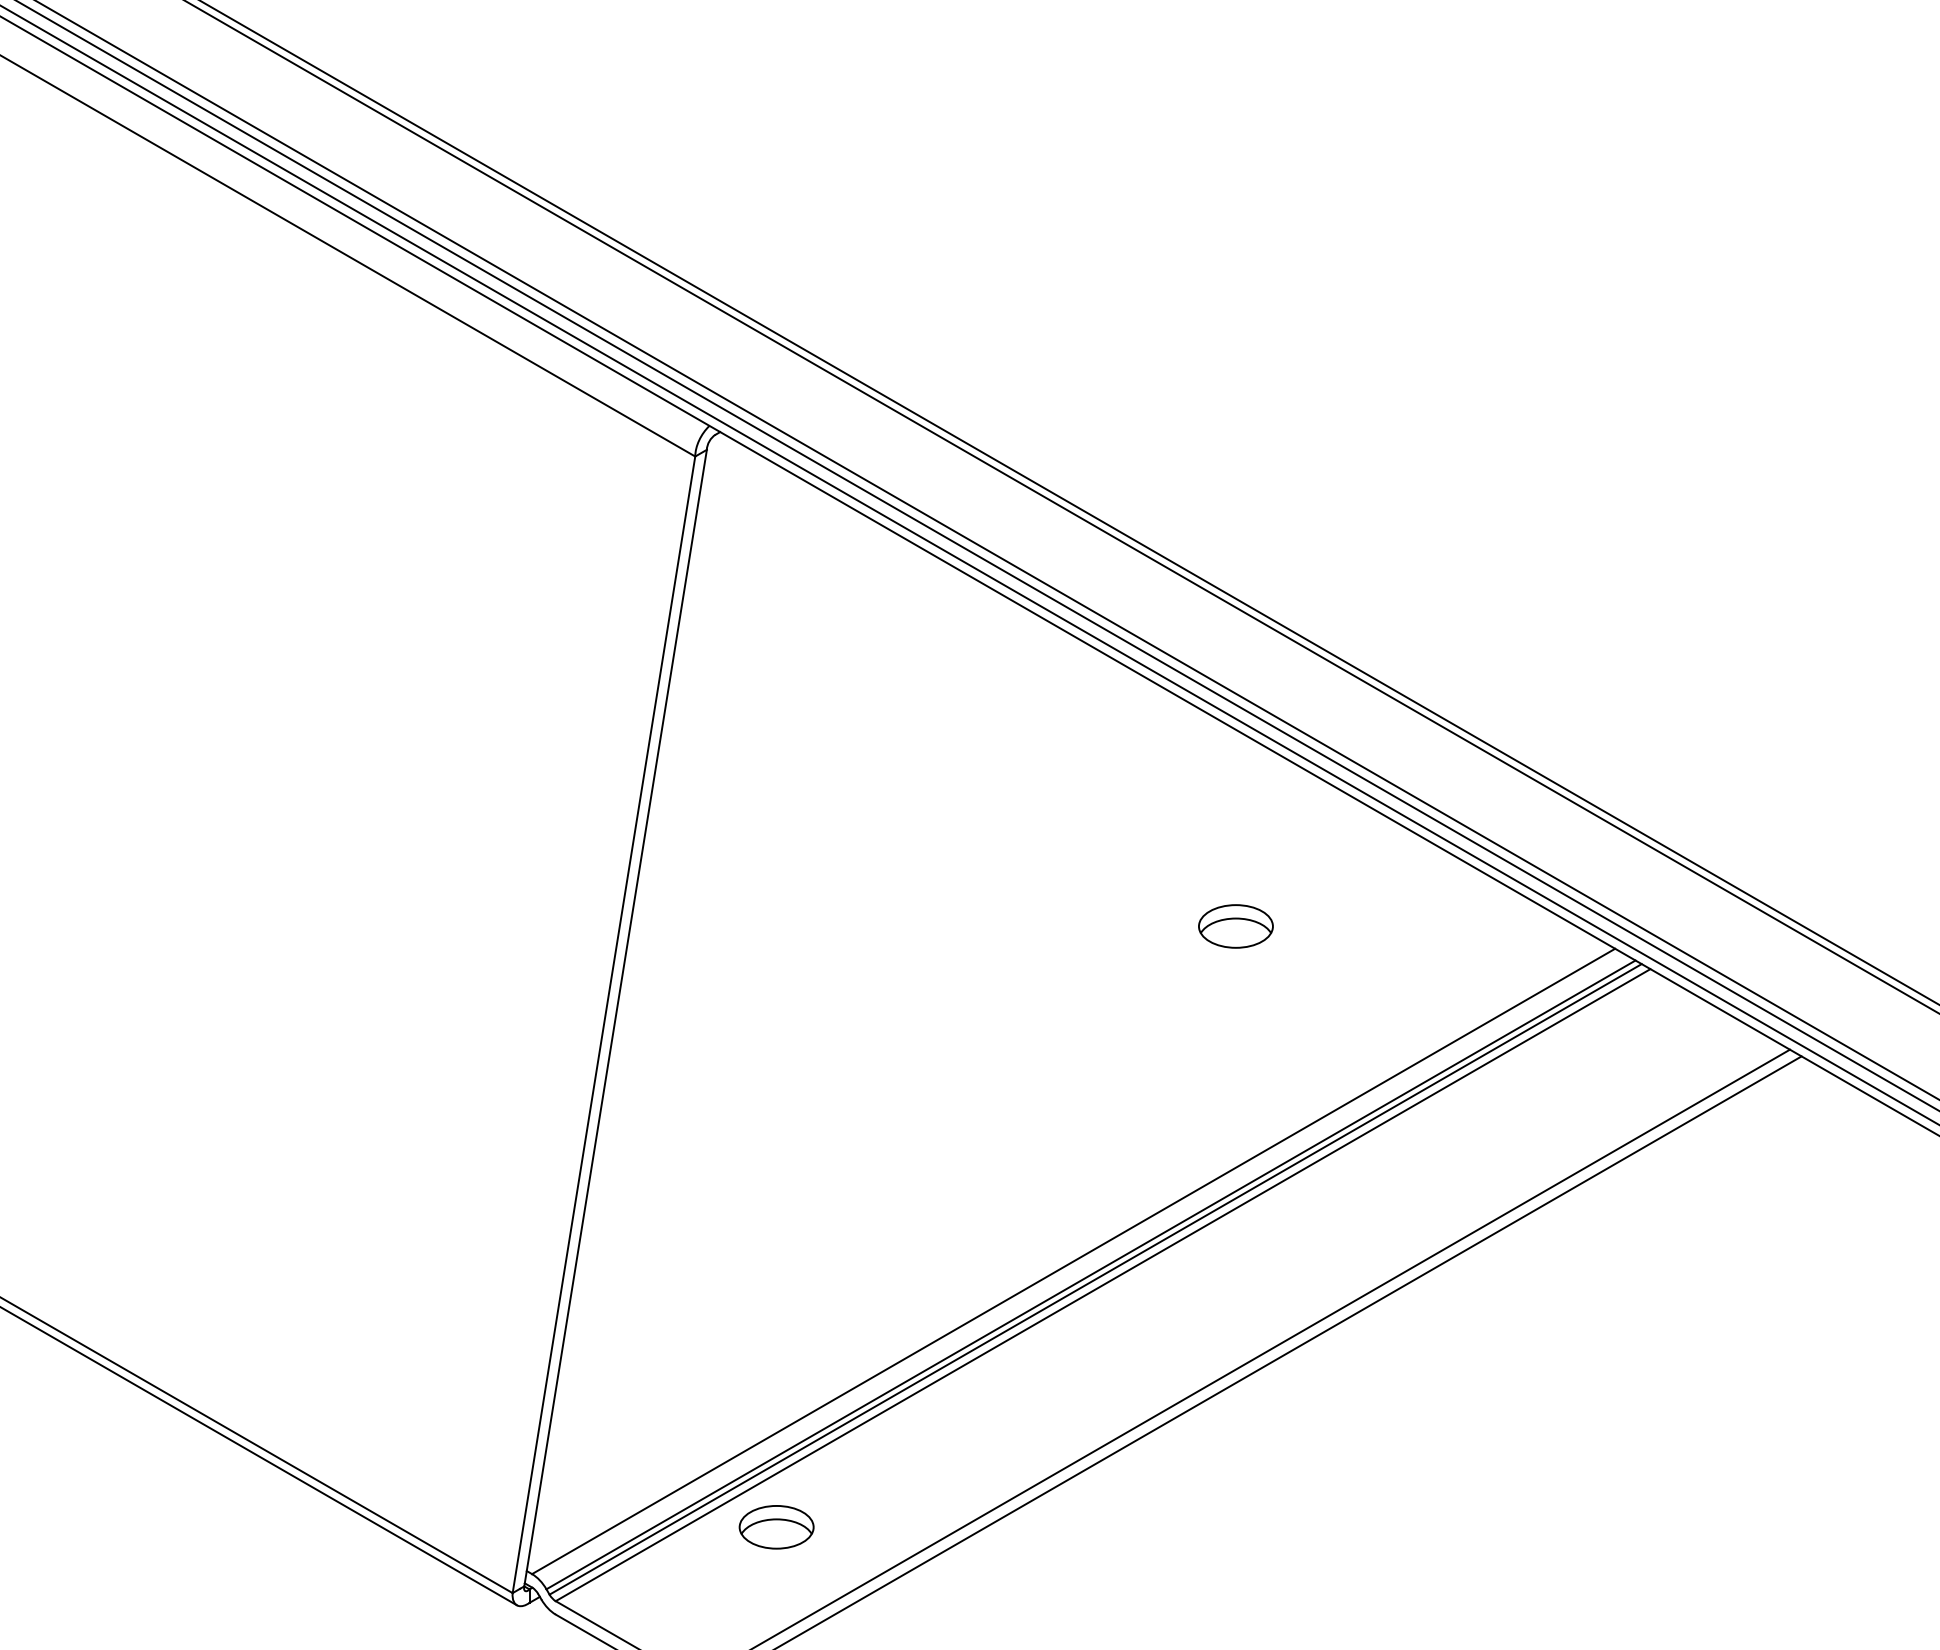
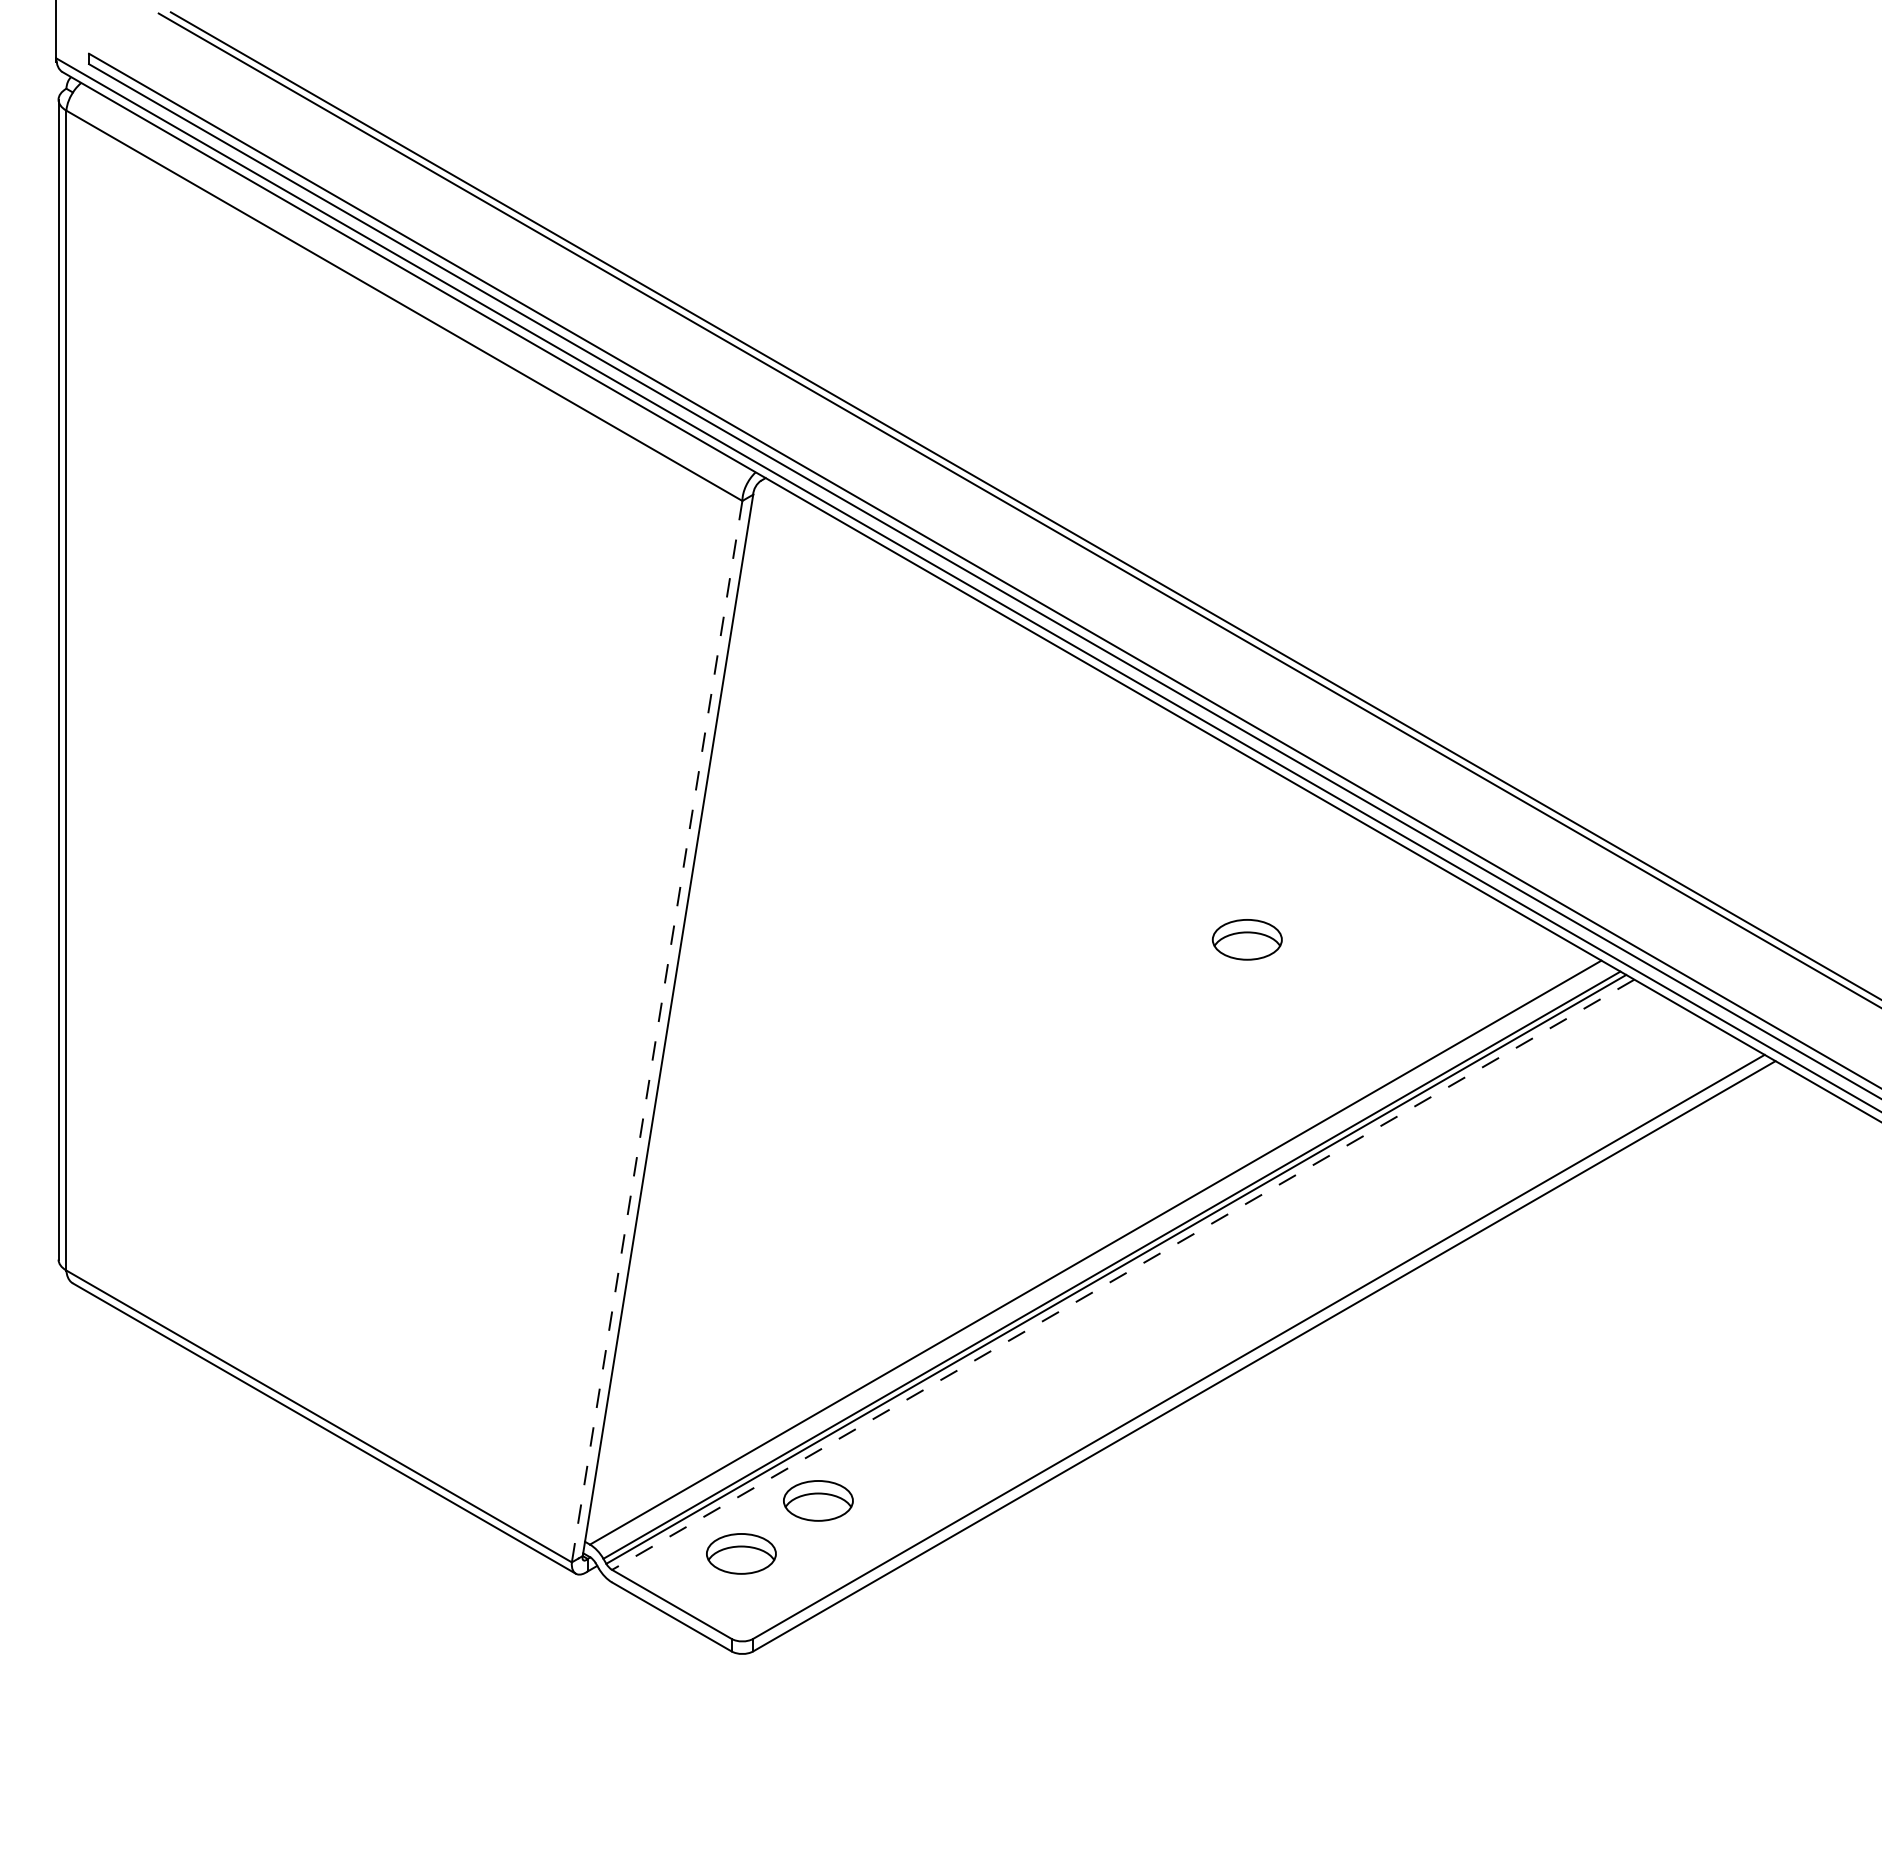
line: (604, 1024) -> (657, 1031), solid -> dashed
line: (1102, 1285) -> (1122, 1275), solid -> dashed
part: (694, 1583) -> (741, 1553), added

